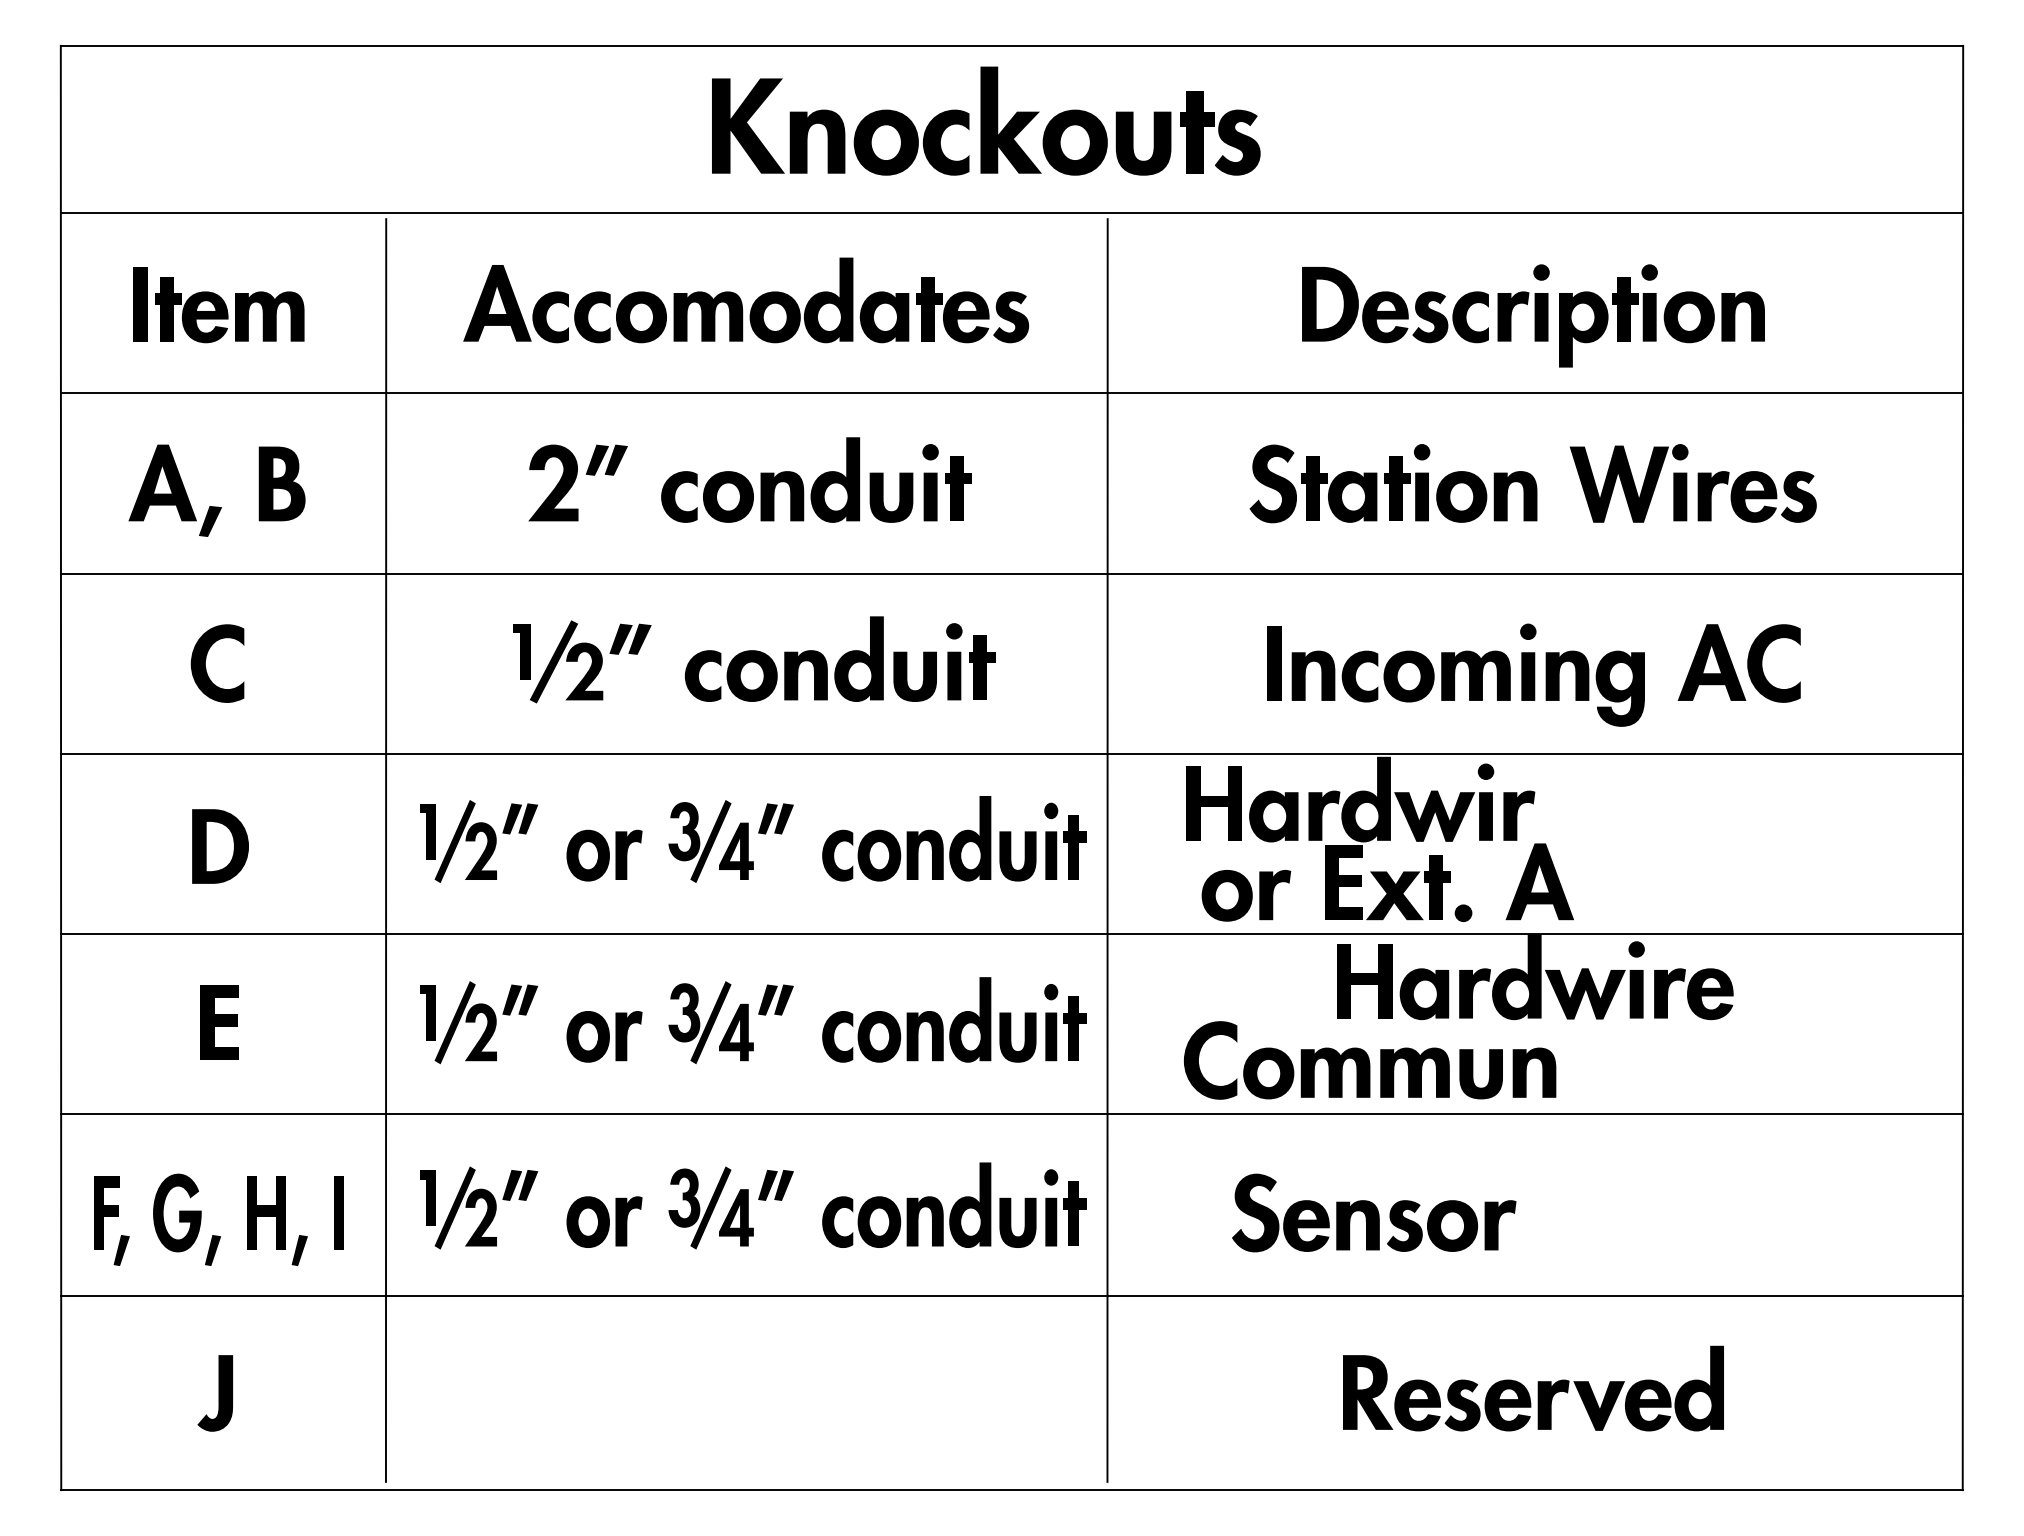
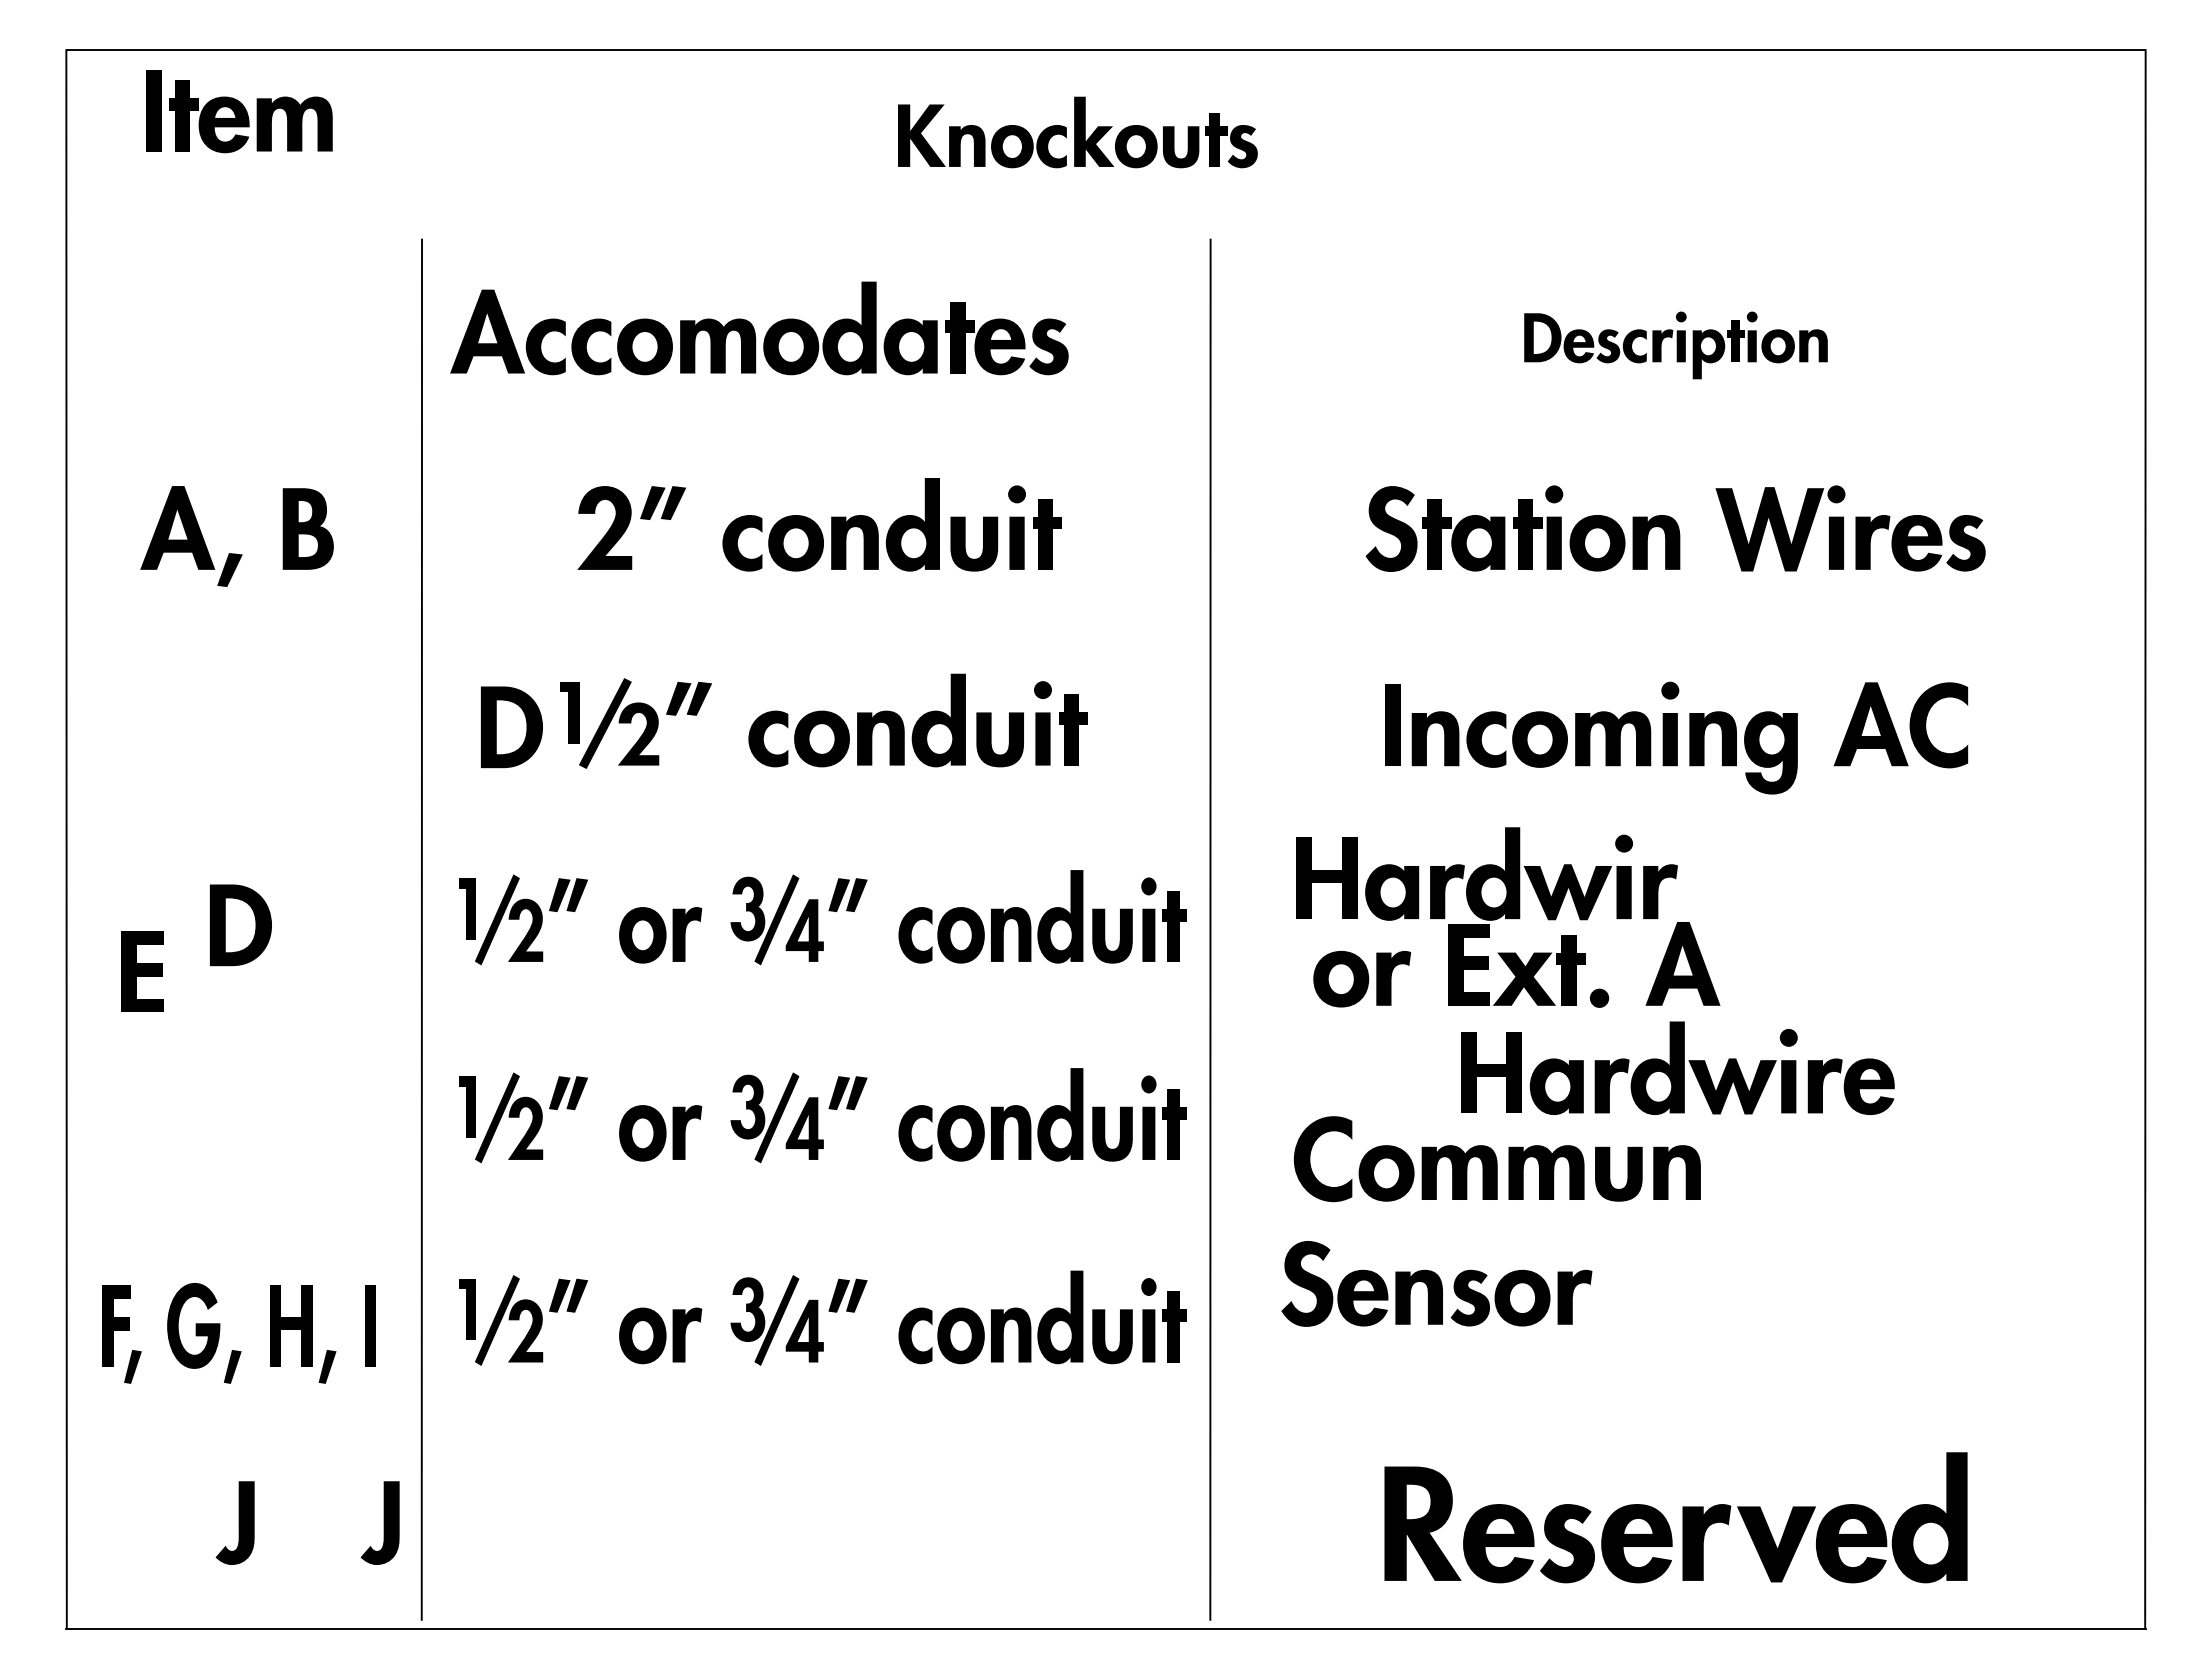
part: (985, 121) -> (1077, 132), size x0.6
line: (1011, 212) -> (1105, 232), removed
part: (746, 300) -> (759, 328), moved
part: (219, 305) -> (239, 111), moved
part: (1533, 316) -> (1675, 345), size x0.6
line: (1011, 392) -> (1105, 429), removed
line: (1011, 573) -> (1105, 626), removed
fill: (217, 663) -> (237, 725), removed
part: (468, 665) -> (511, 727), added
line: (1011, 754) -> (1105, 824), removed
line: (1011, 934) -> (1105, 1021), removed
part: (219, 1022) -> (142, 971), moved
line: (1011, 1114) -> (1105, 1218), removed
part: (1373, 1212) -> (1436, 1283), moved
line: (1011, 1295) -> (1105, 1416), removed
part: (1533, 1388) -> (1675, 1517), size x1.4
part: (347, 1392) -> (379, 1522), added

